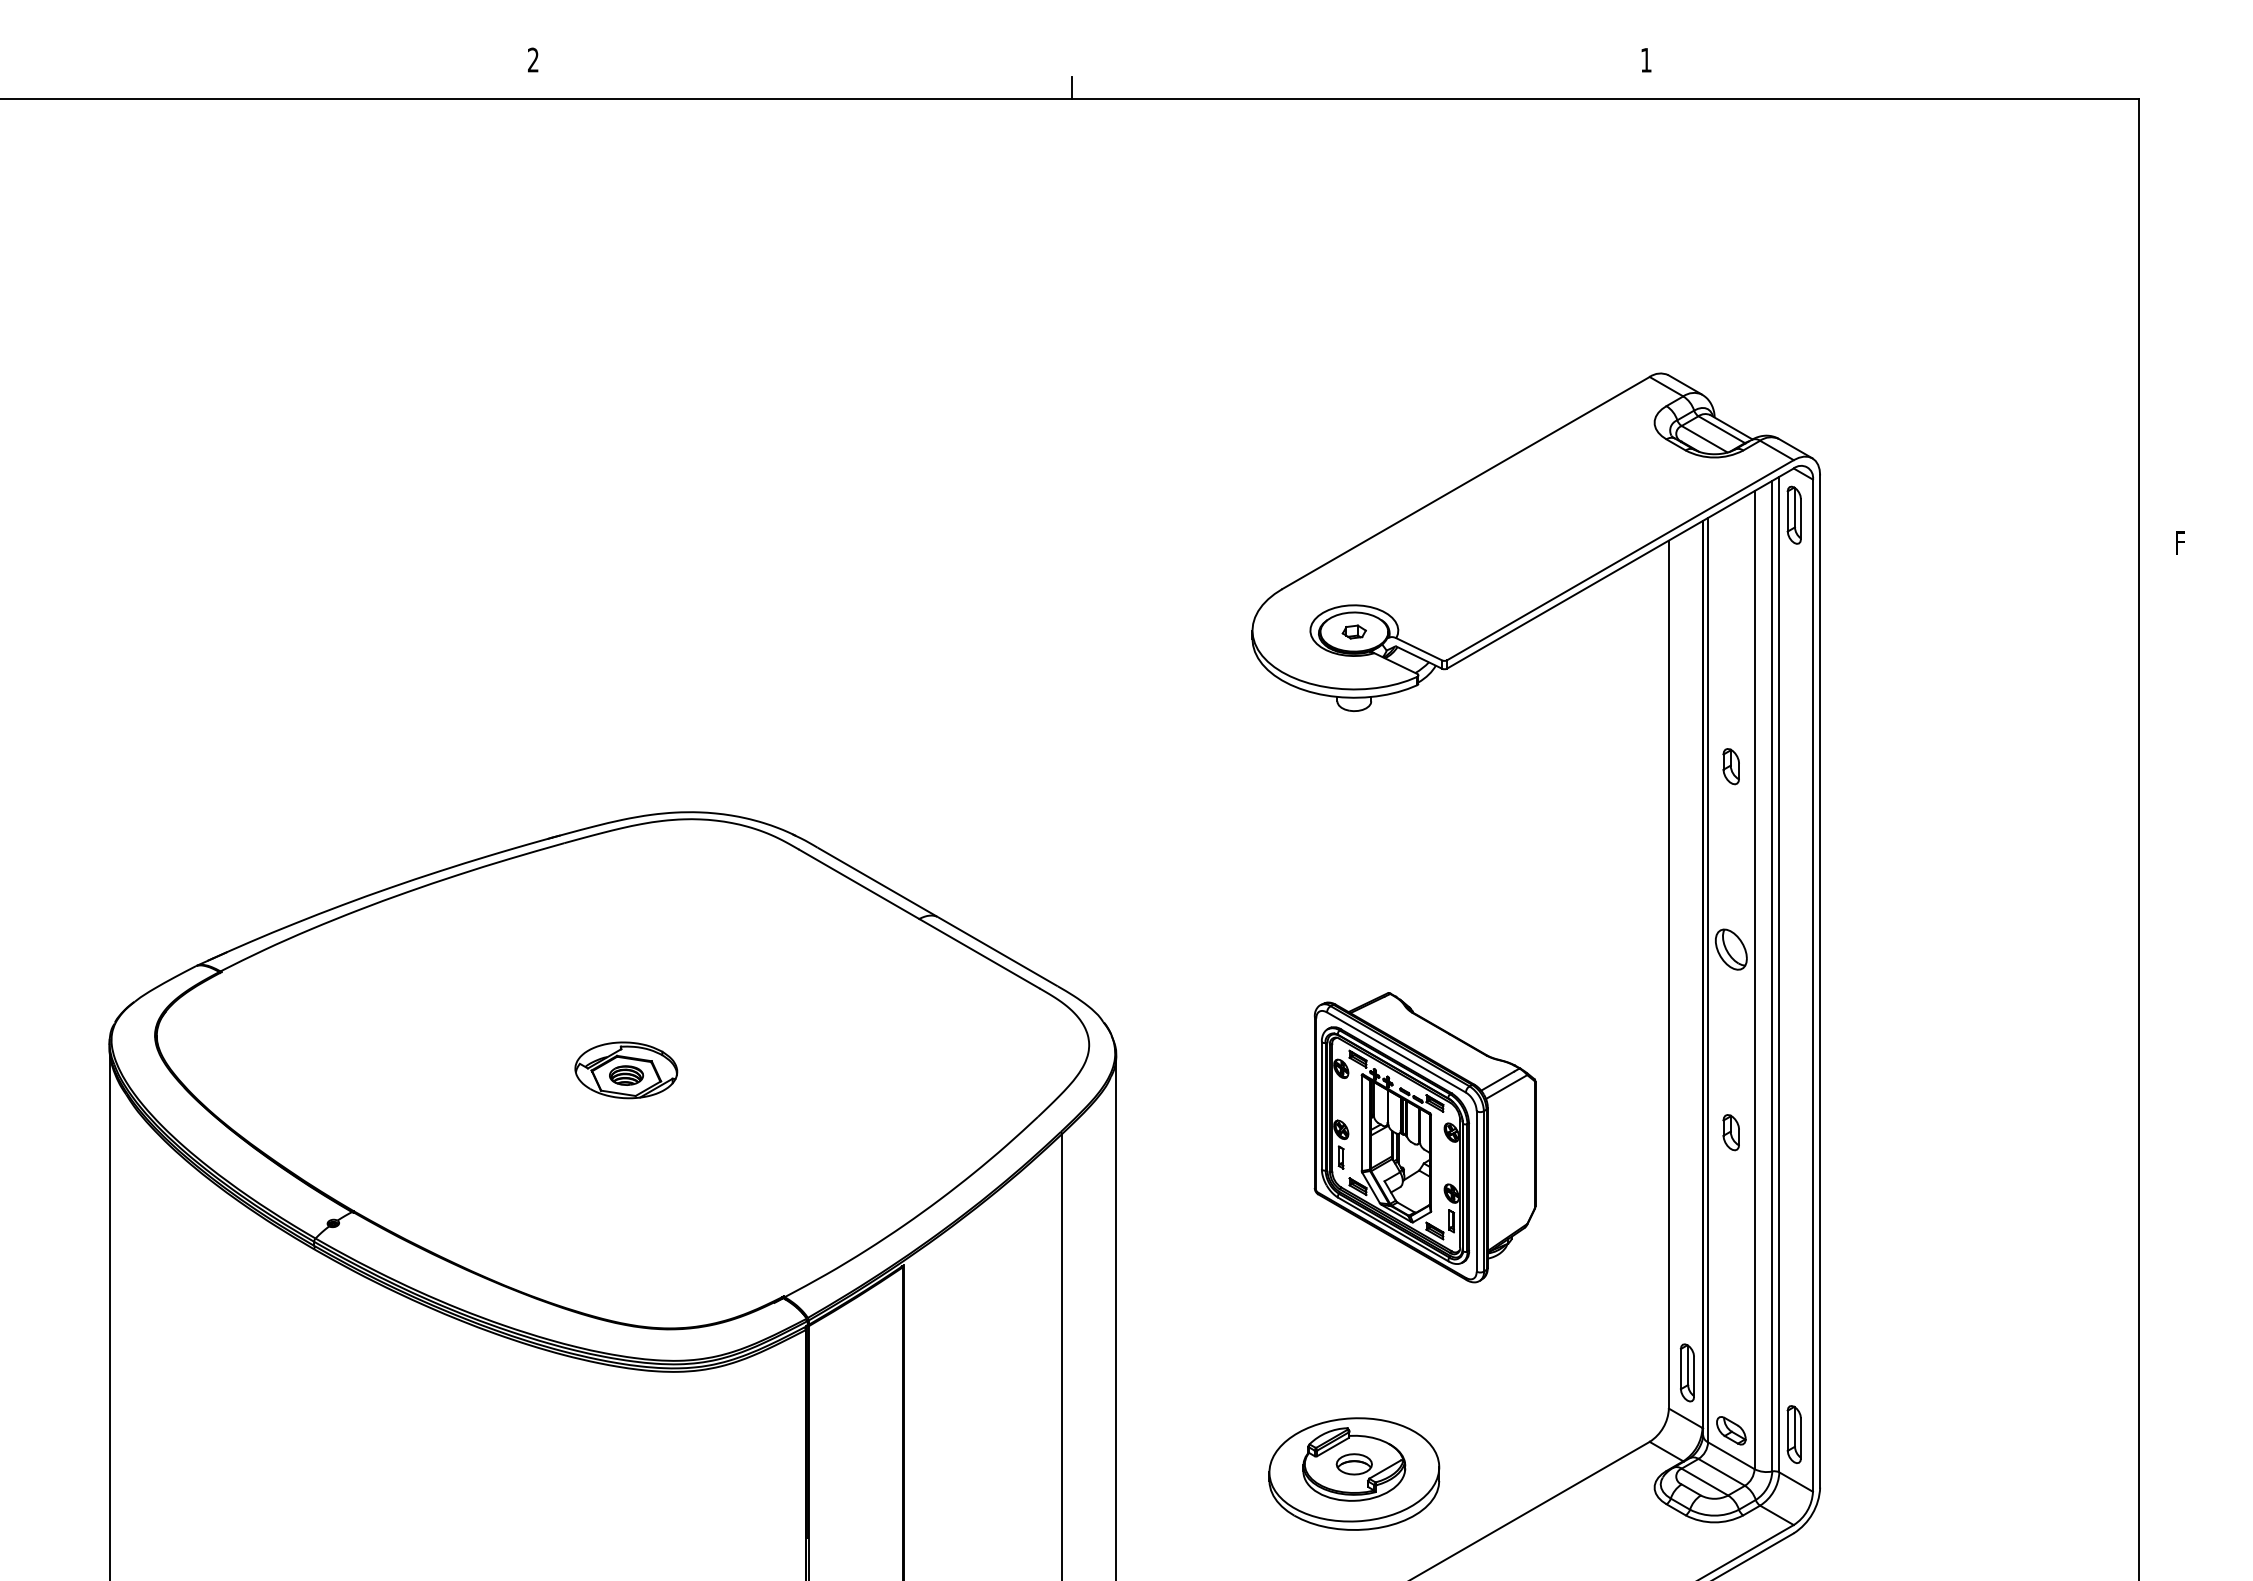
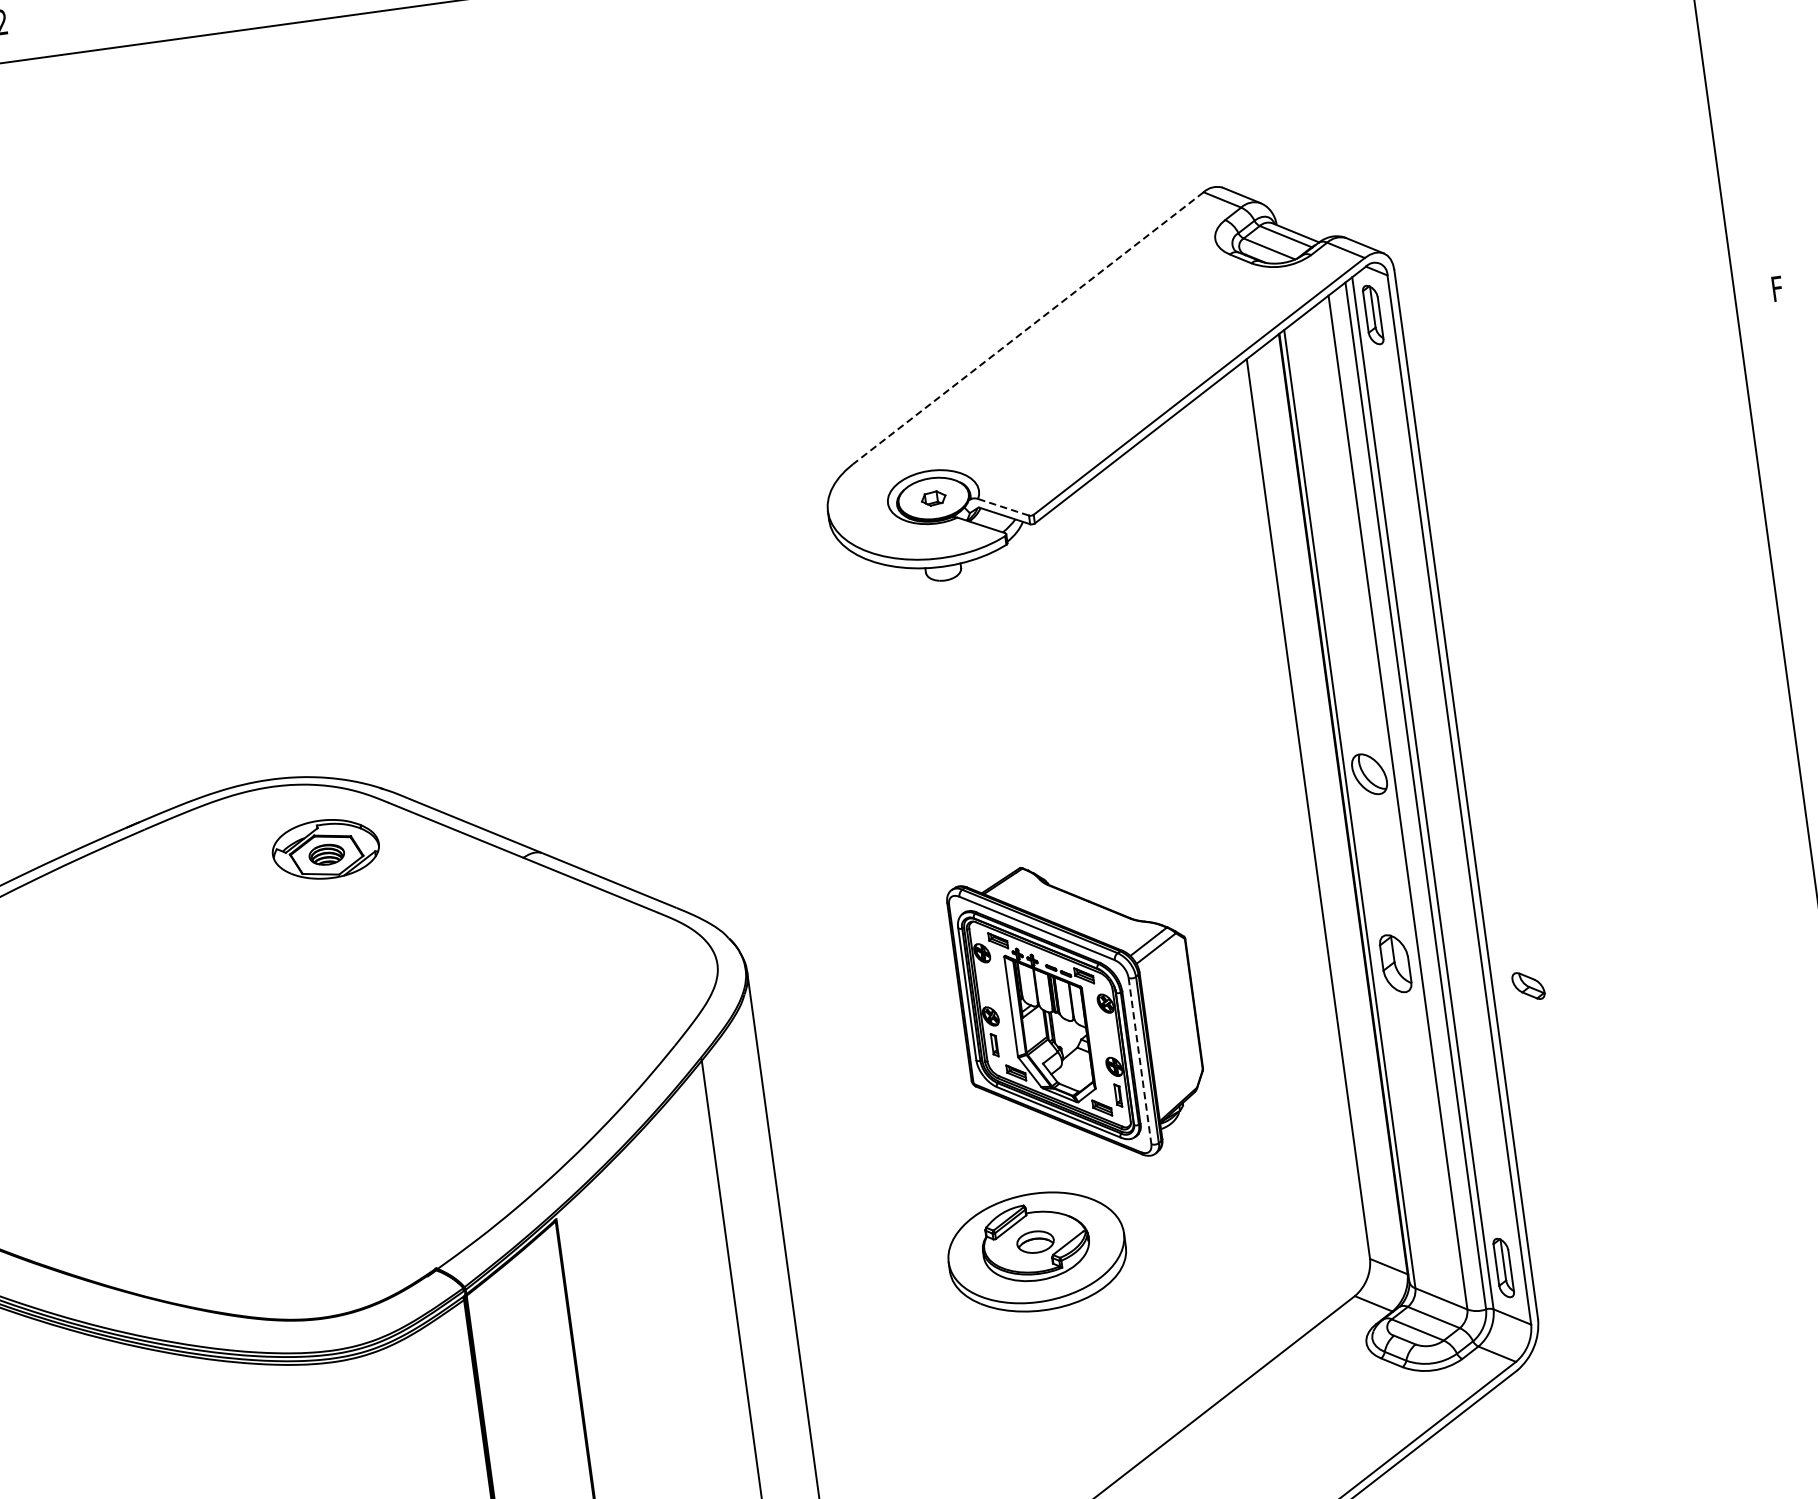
line: (1465, 483) -> (1027, 328), solid -> dashed
line: (1419, 649) -> (1003, 507), solid -> dashed
part: (1730, 766) -> (1342, 584), removed
part: (626, 1070) -> (326, 849), moved
part: (1730, 1132) -> (1394, 963), size x1.6
line: (1476, 1191) -> (1139, 1061), solid -> dashed
part: (1686, 1372) -> (1383, 1218), removed
part: (1731, 1430) -> (1528, 985), moved
part: (1354, 1473) -> (1037, 1251), moved

